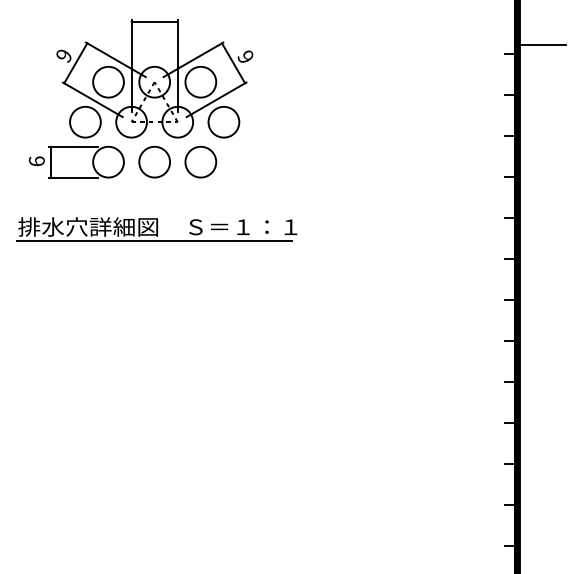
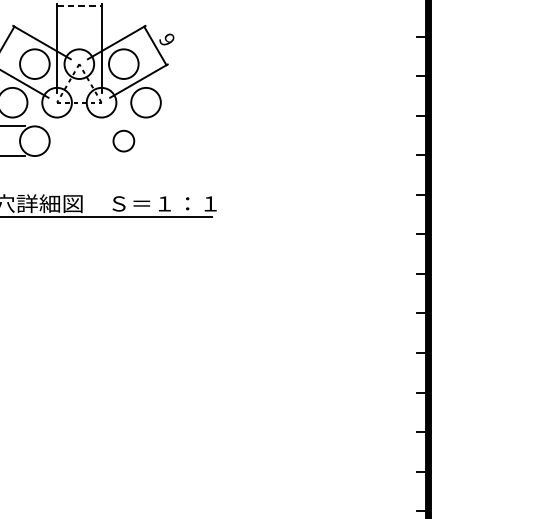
line: (155, 21) -> (80, 5), solid -> dashed
line: (542, 44) -> (453, 27), removed
circle: (154, 161) -> (79, 140), removed
circle: (200, 161) -> (123, 140), size x0.7

